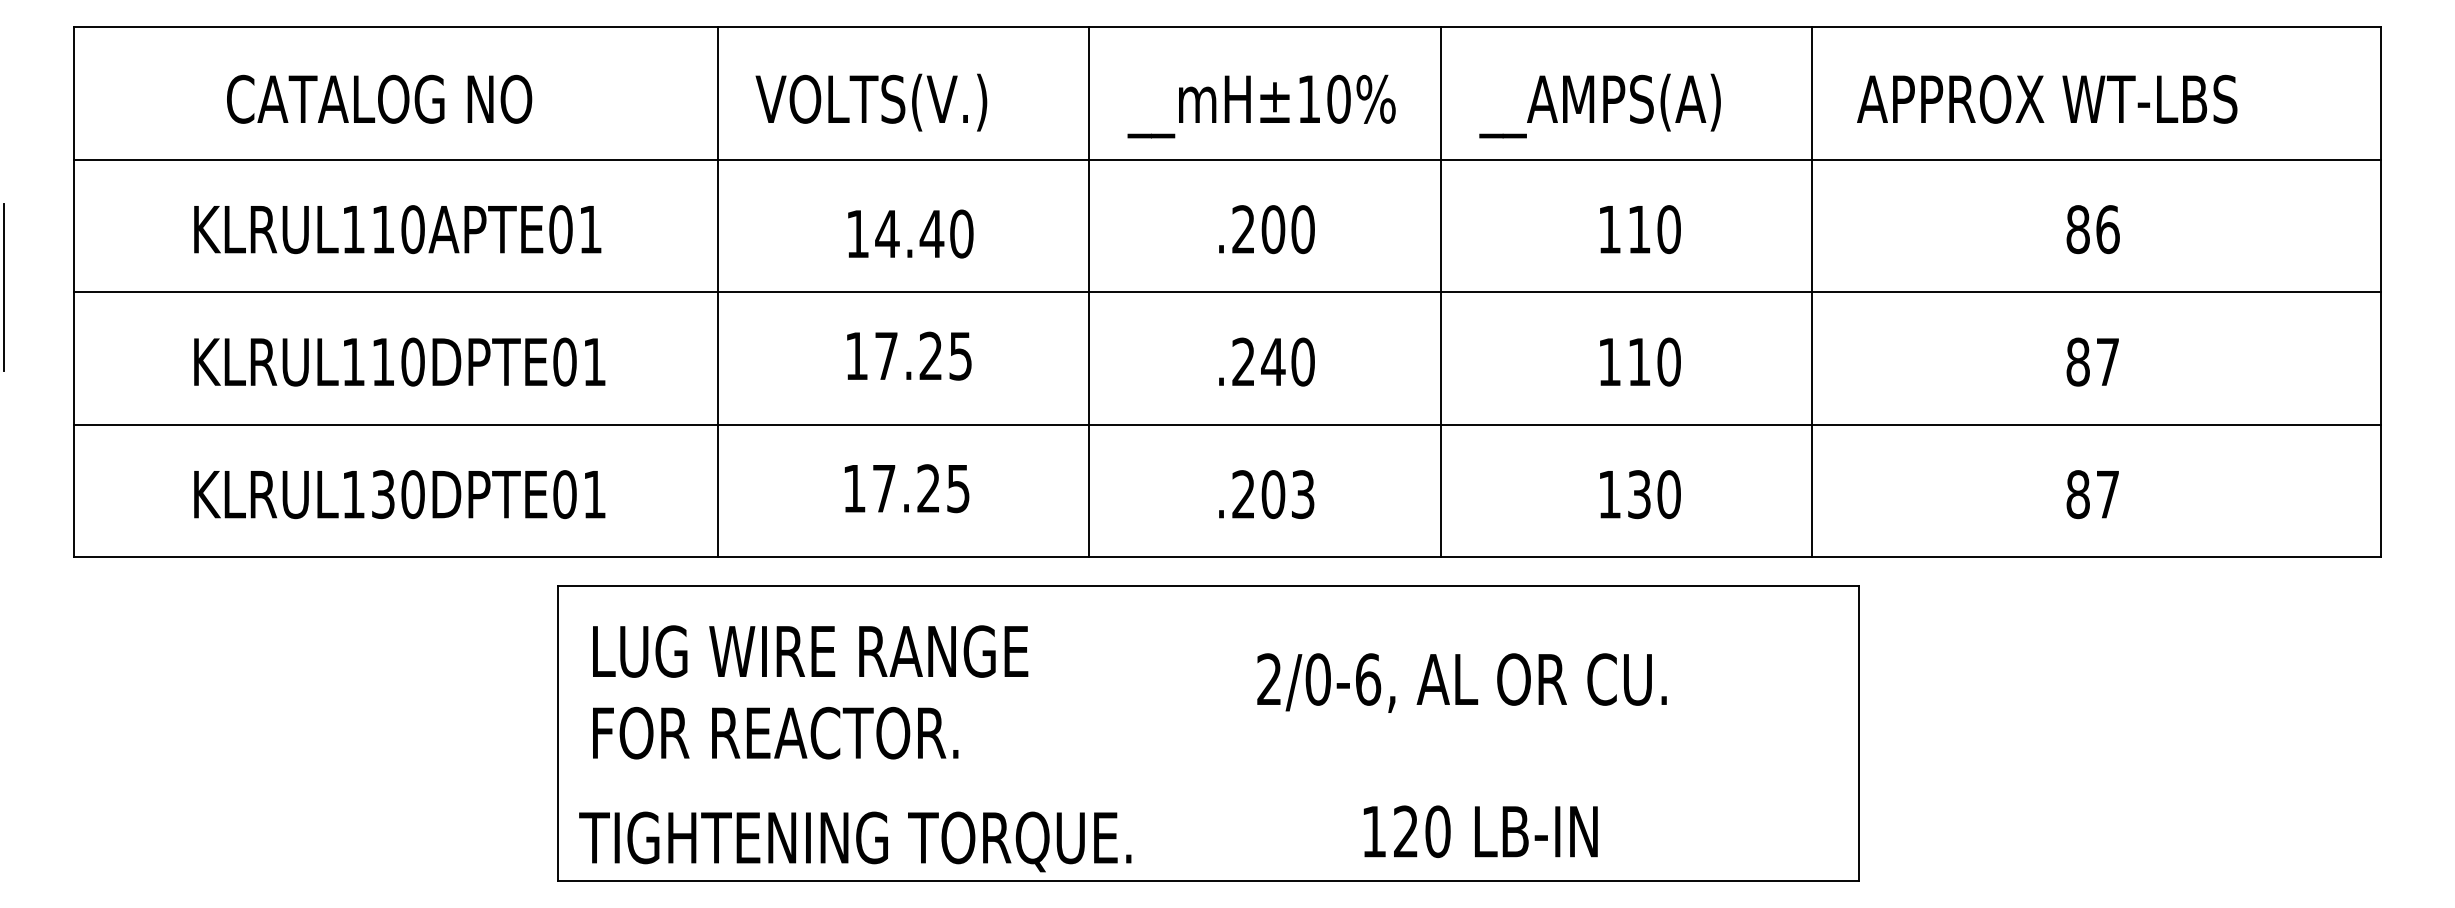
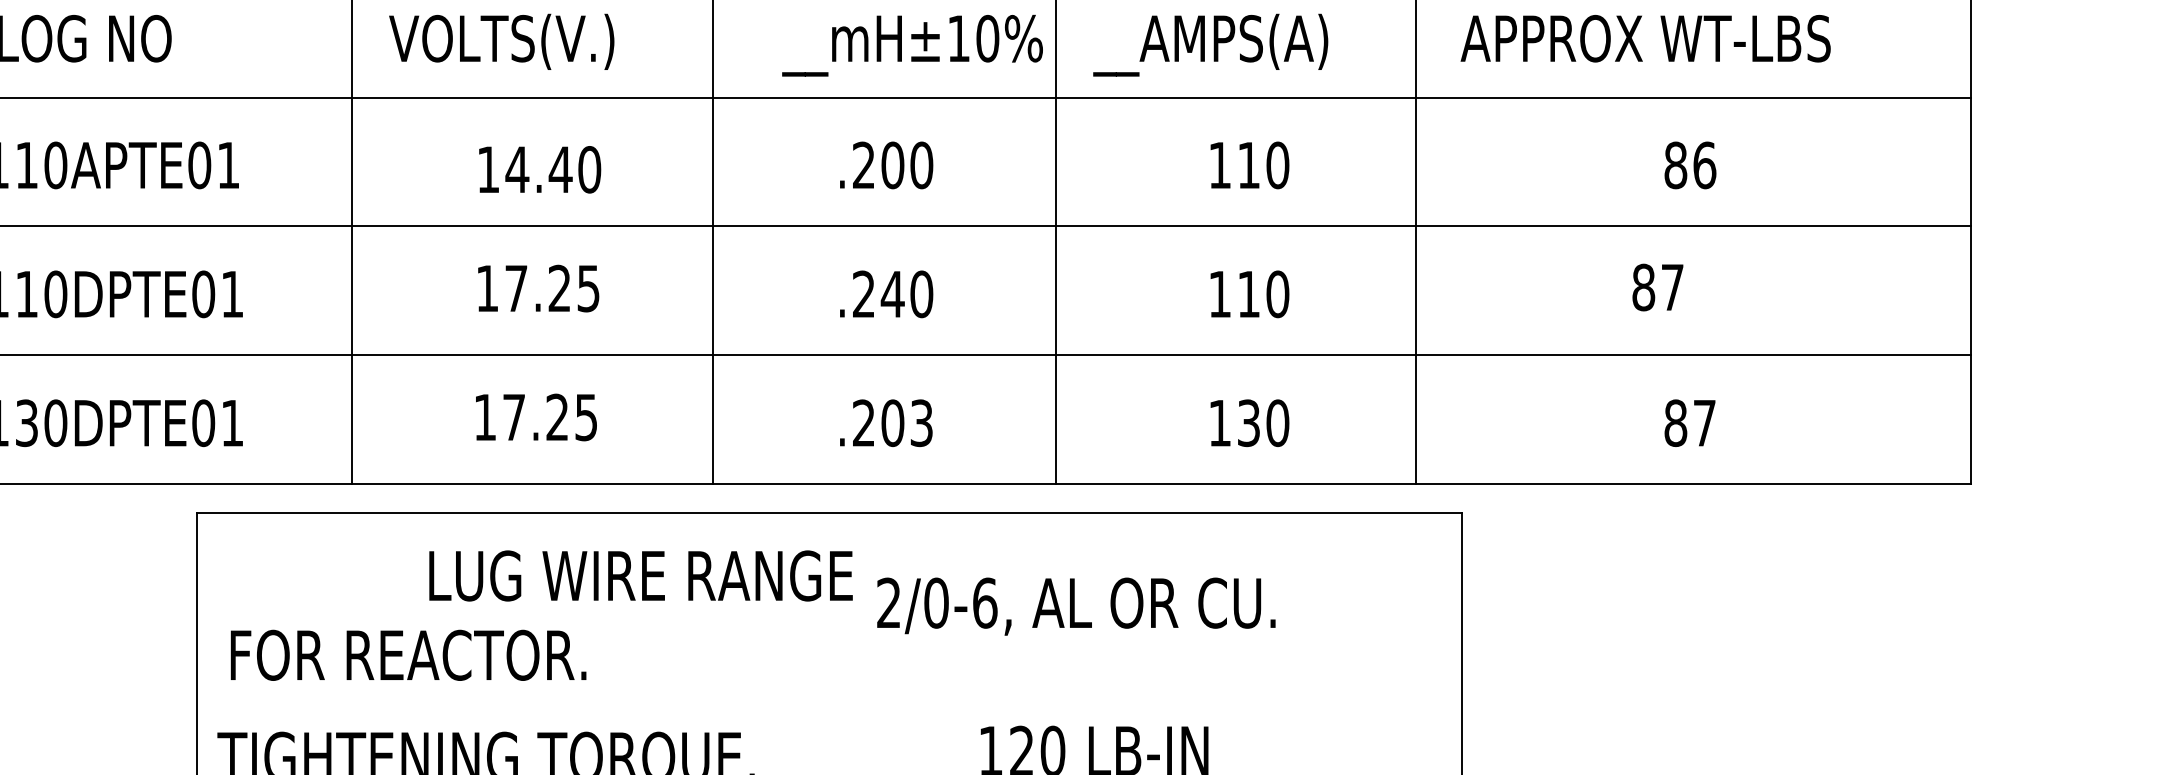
text: (1261, 106) -> (912, 45), moved
text: (2092, 361) -> (1657, 286), moved
text: (810, 651) -> (640, 575), moved

